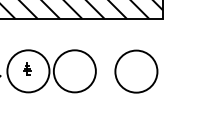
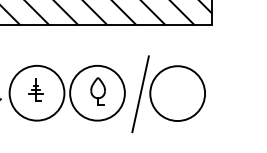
part: (27, 68) -> (35, 89), size x1.43
part: (74, 70) -> (97, 91), added
line: (107, 72) -> (140, 94), added

